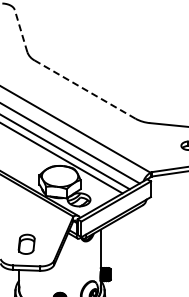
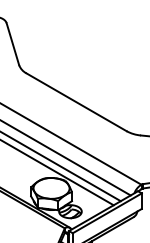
line: (20, 30) -> (12, 43), dashed -> solid
line: (84, 89) -> (75, 102), dashed -> solid

